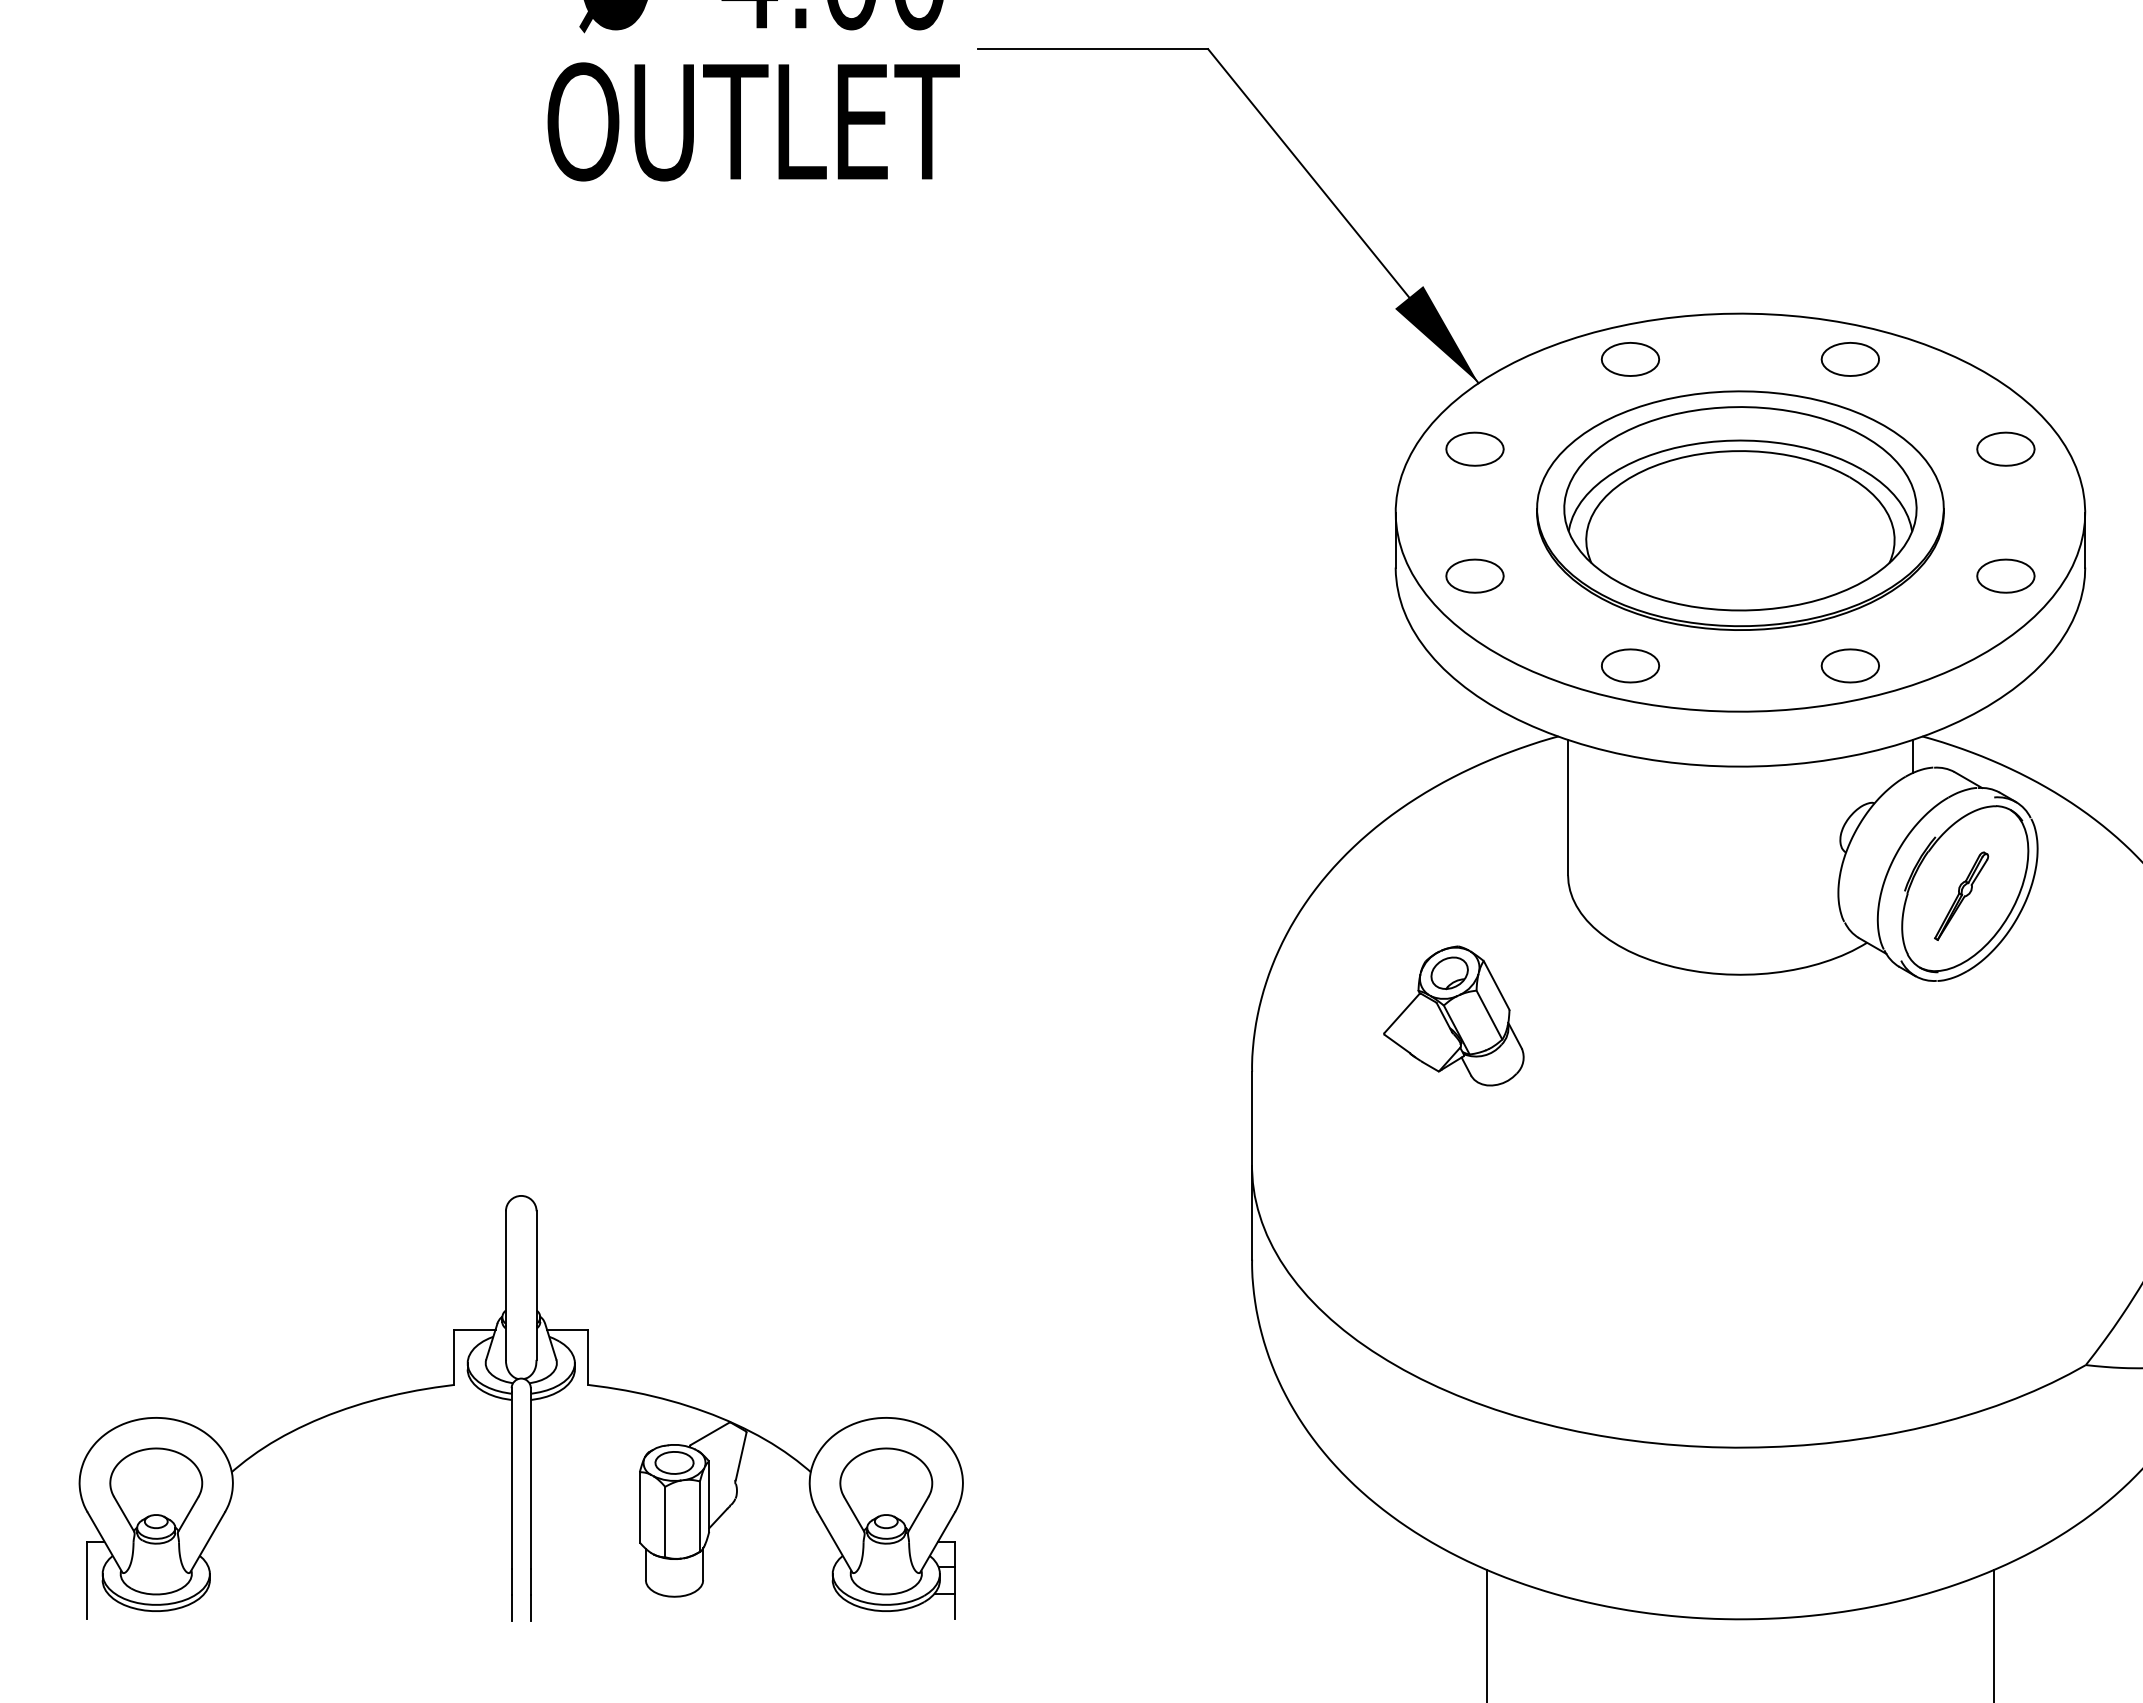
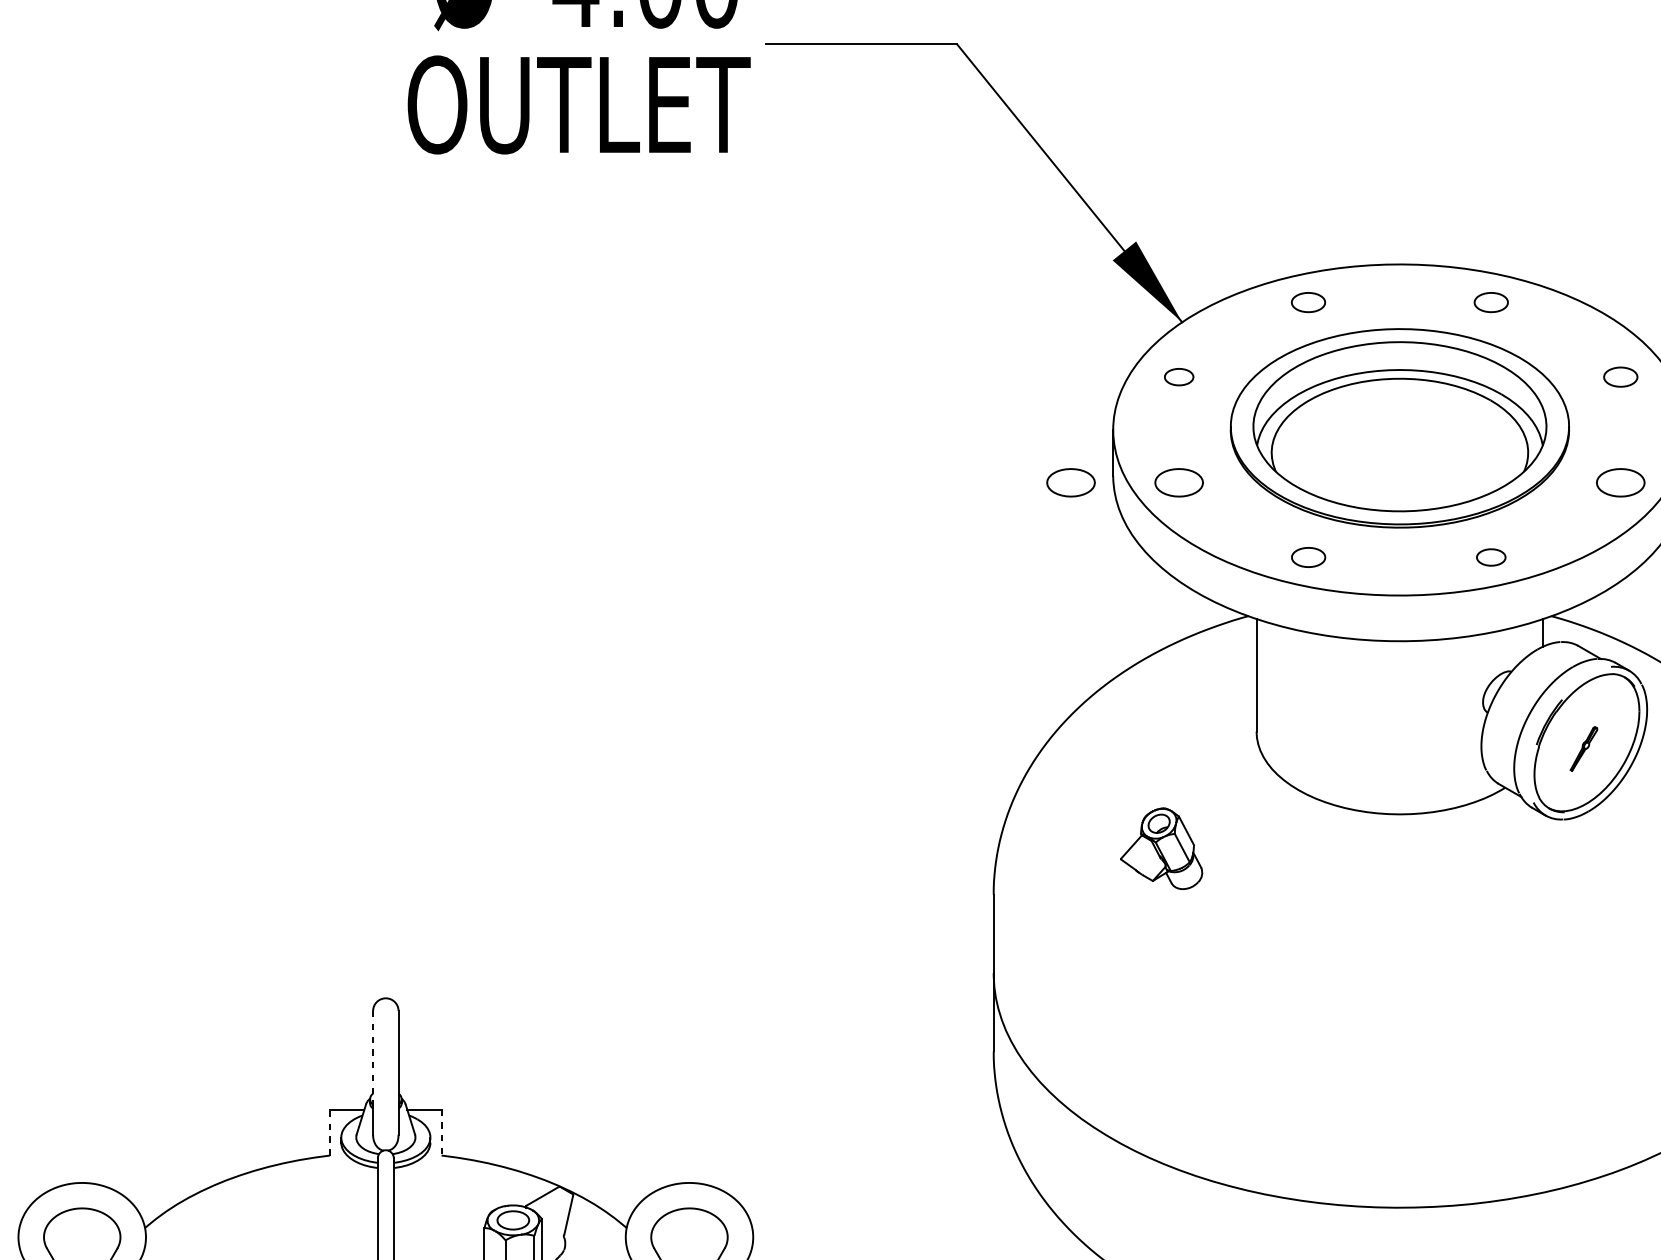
part: (1630, 359) -> (1308, 302), size x0.7
part: (1849, 359) -> (1490, 302), size x0.7
part: (1474, 448) -> (1178, 376), size x0.6
part: (2005, 448) -> (1620, 376), size x0.7
part: (1344, 575) -> (1070, 482), added
part: (1630, 665) -> (1308, 557), size x0.7
part: (1849, 665) -> (1490, 557), size x0.6
part: (1961, 895) -> (1583, 748), size x0.6
part: (1453, 1015) -> (1161, 848), size x0.7
line: (505, 1269) -> (372, 1059), solid -> dashed
line: (454, 1357) -> (330, 1132), solid -> dashed
line: (588, 1357) -> (441, 1132), solid -> dashed

